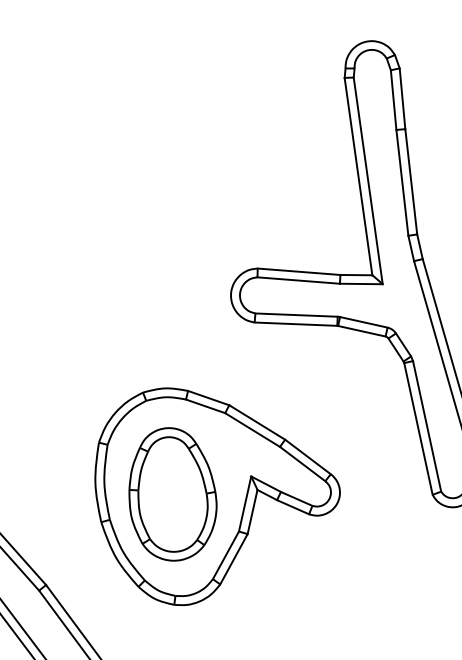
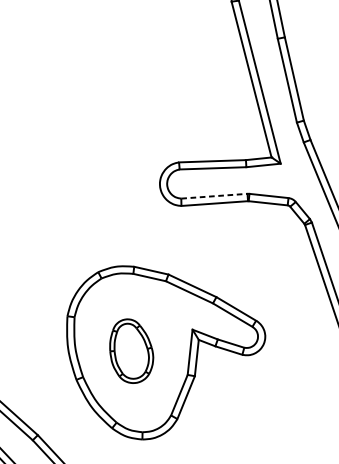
line: (297, 315) -> (215, 196), solid -> dashed
part: (172, 494) -> (131, 351), size x0.6

